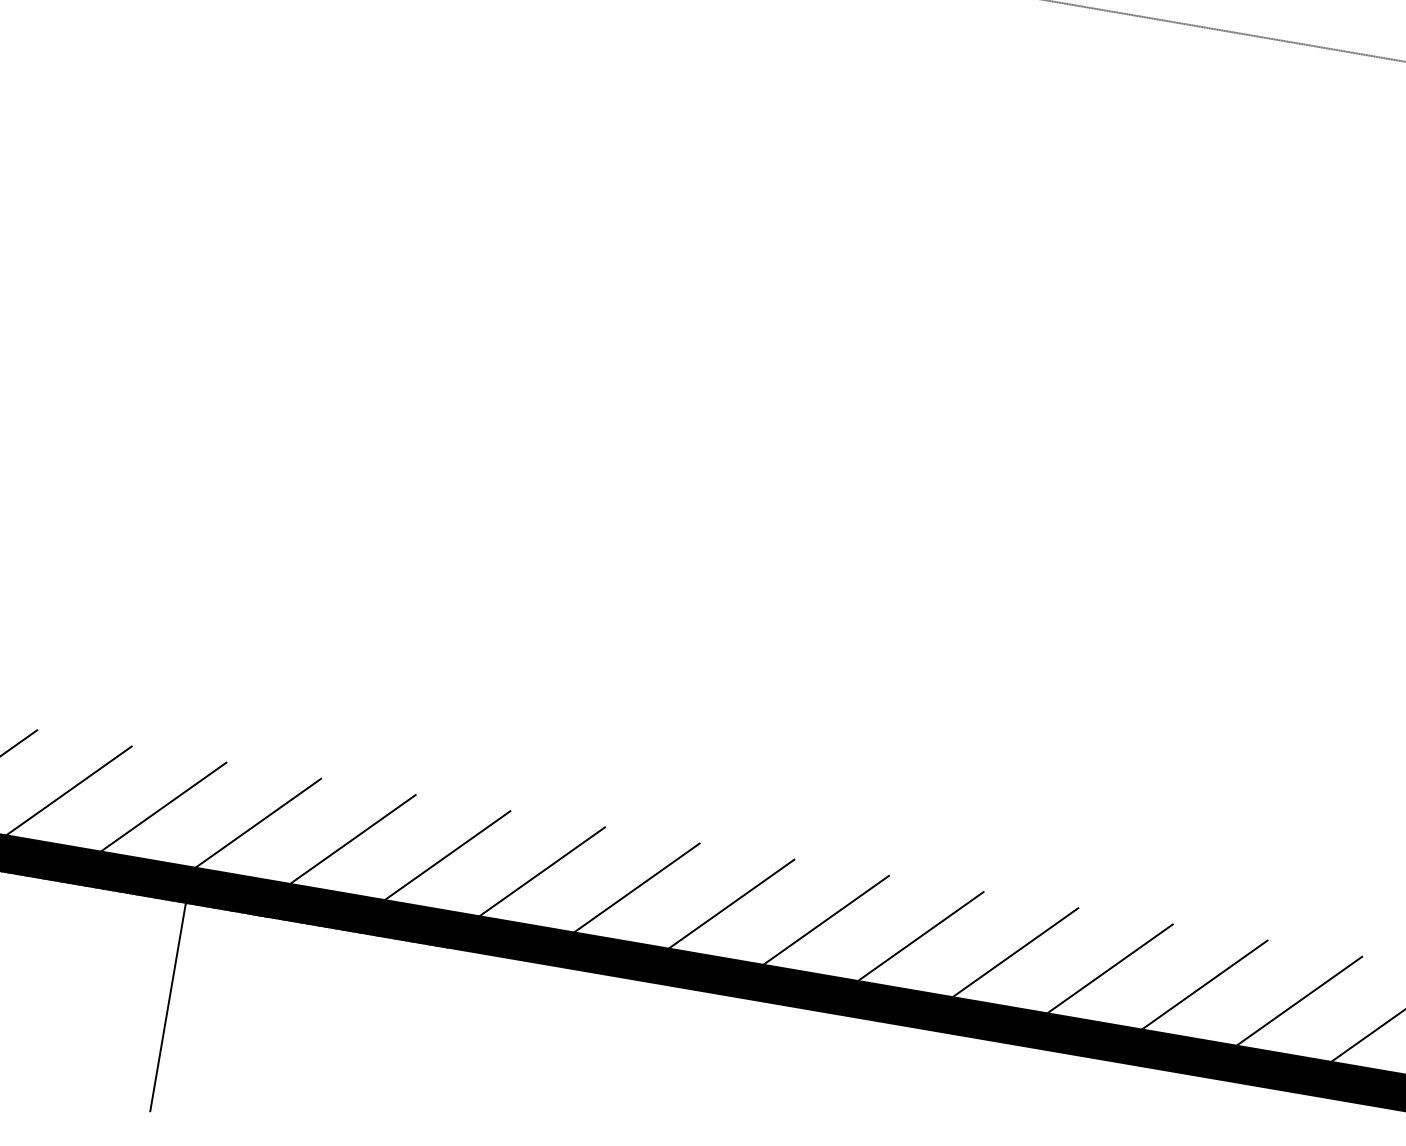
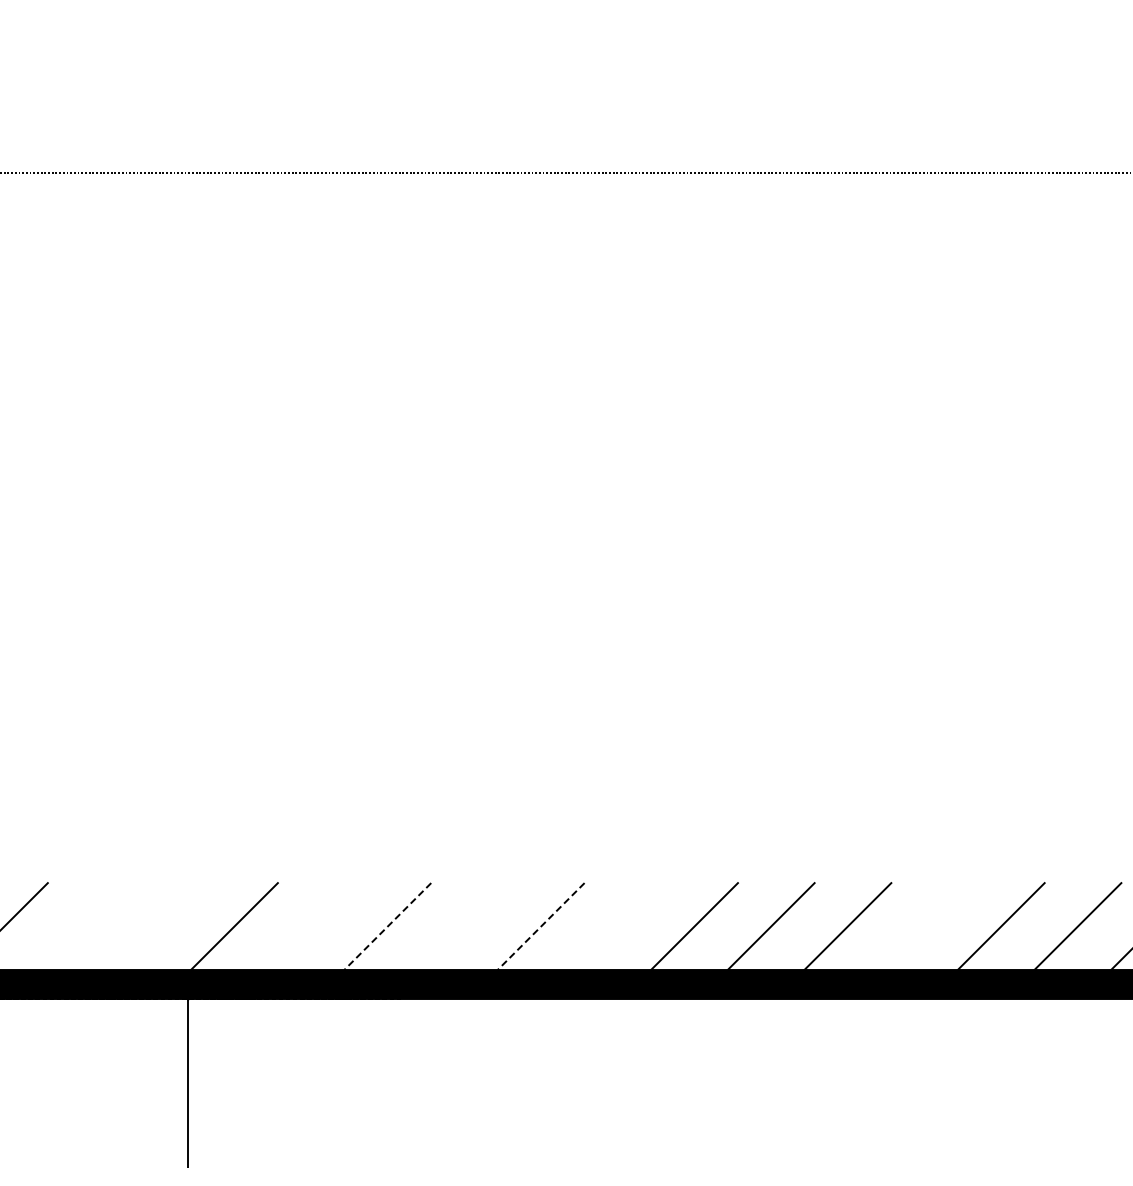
line: (68, 790) -> (80, 926), removed
line: (163, 807) -> (157, 926), removed
line: (352, 839) -> (310, 926), removed
line: (447, 855) -> (387, 926), solid -> dashed
line: (542, 871) -> (464, 926), removed
line: (636, 887) -> (540, 926), solid -> dashed
line: (731, 904) -> (617, 926), removed
line: (1110, 968) -> (924, 926), removed

